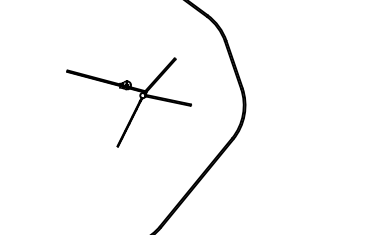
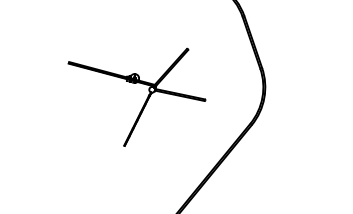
part: (136, 105) -> (145, 100), moved

